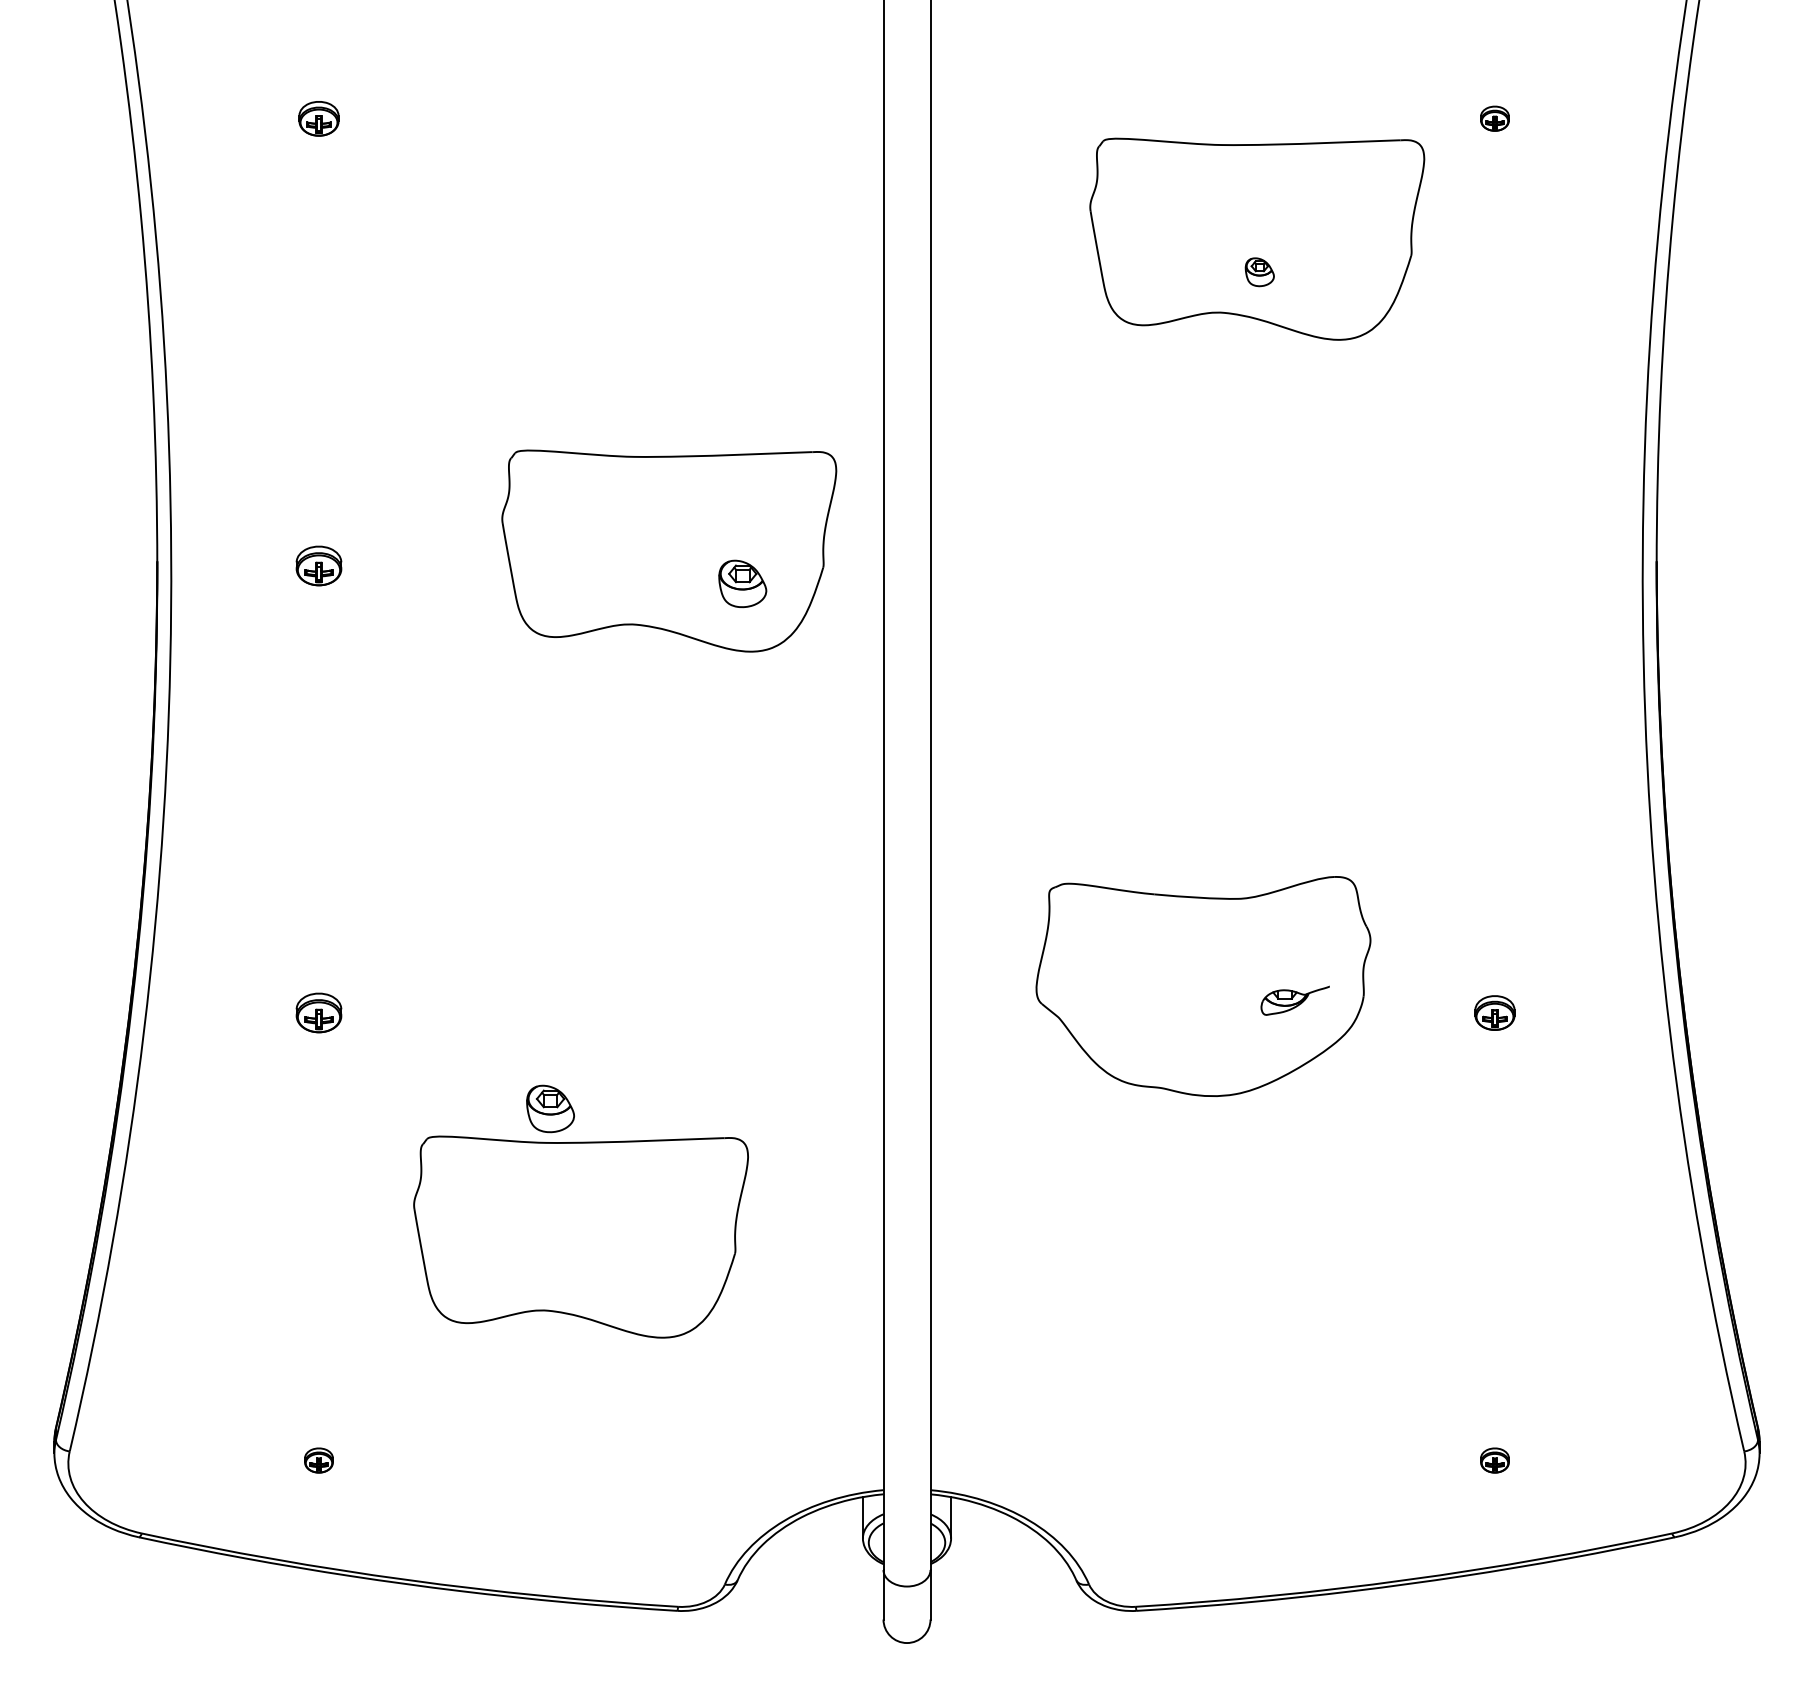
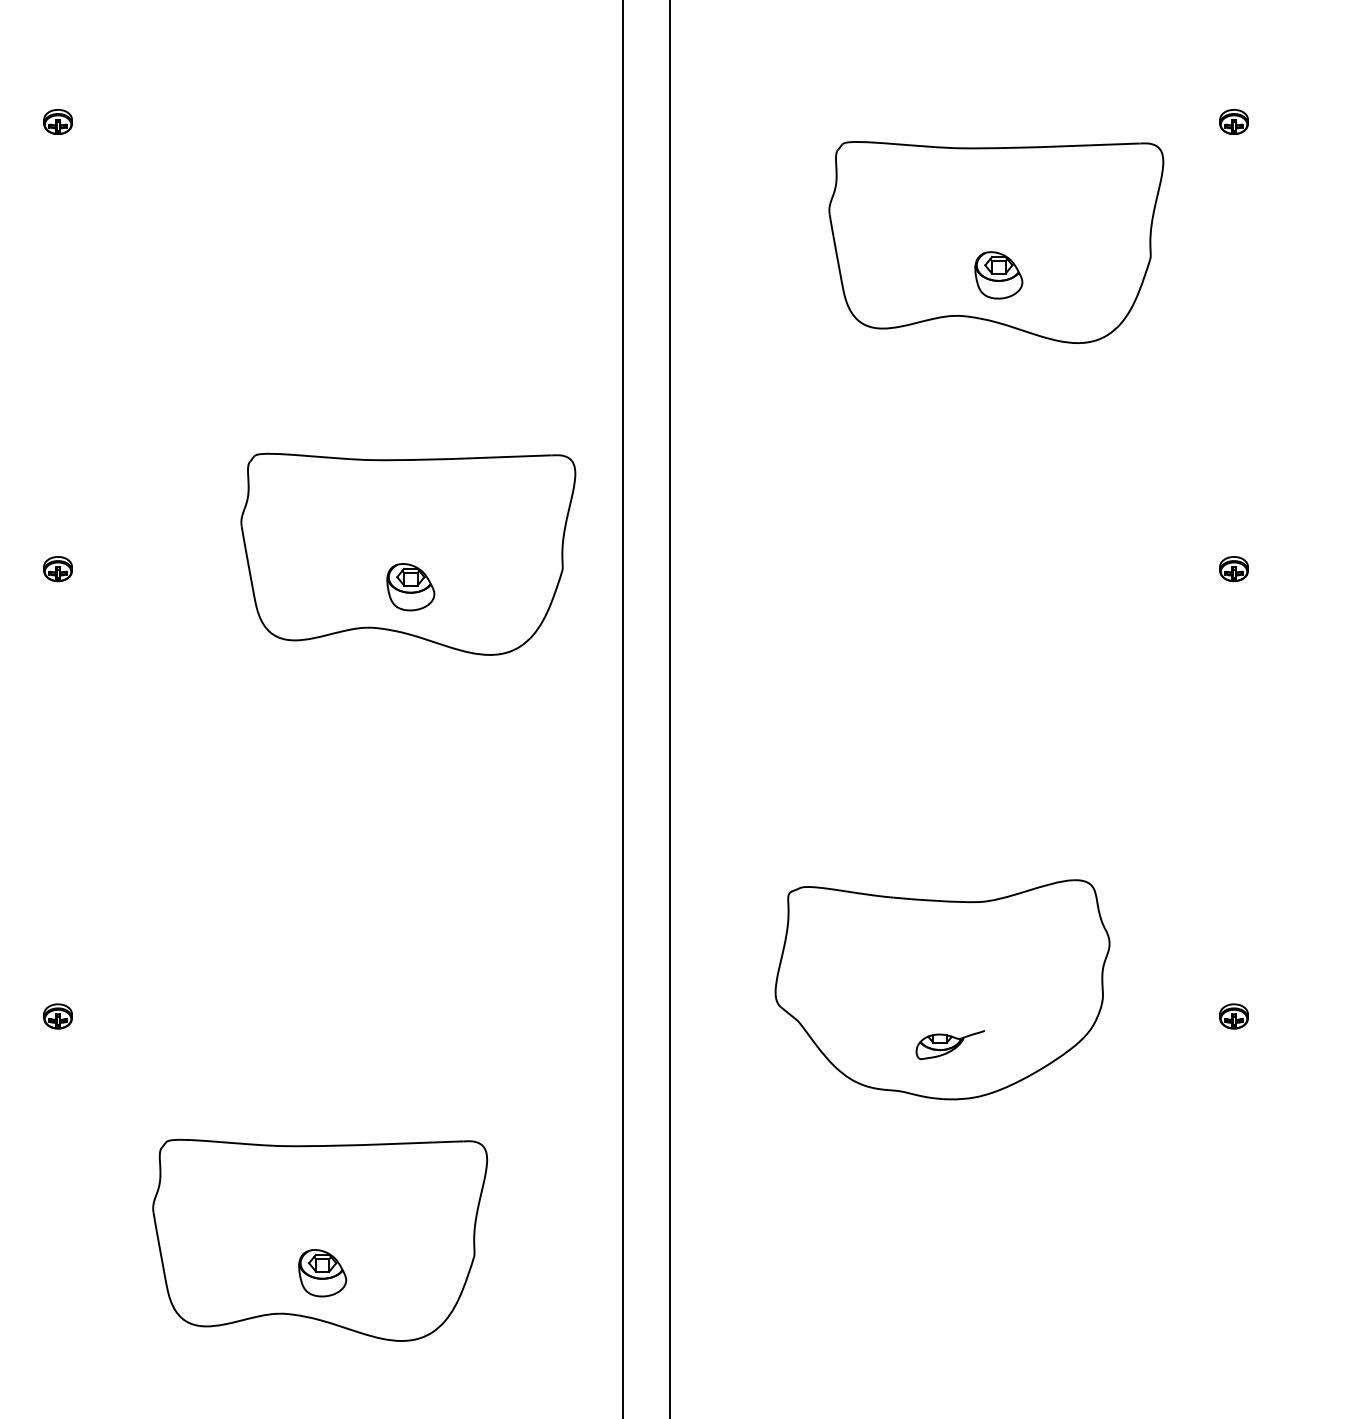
part: (318, 118) -> (57, 121), size x0.71
part: (1259, 272) -> (998, 275), size x1.67
part: (318, 565) -> (57, 568), size x0.62
part: (1494, 565) -> (1233, 568), added
part: (742, 583) -> (410, 586), moved
part: (1294, 1000) -> (949, 1044), moved
part: (318, 1013) -> (57, 1016), size x0.62
part: (1494, 1013) -> (1233, 1016), size x0.71
part: (550, 1108) -> (322, 1272), moved

